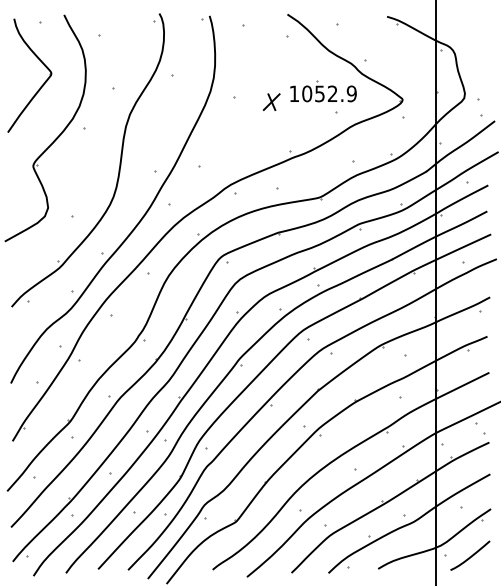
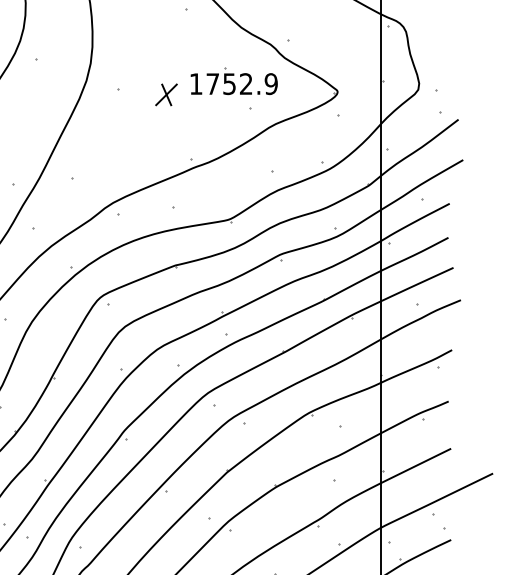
text: (307, 93) -> (213, 83), 1052.9 -> 1752.9

